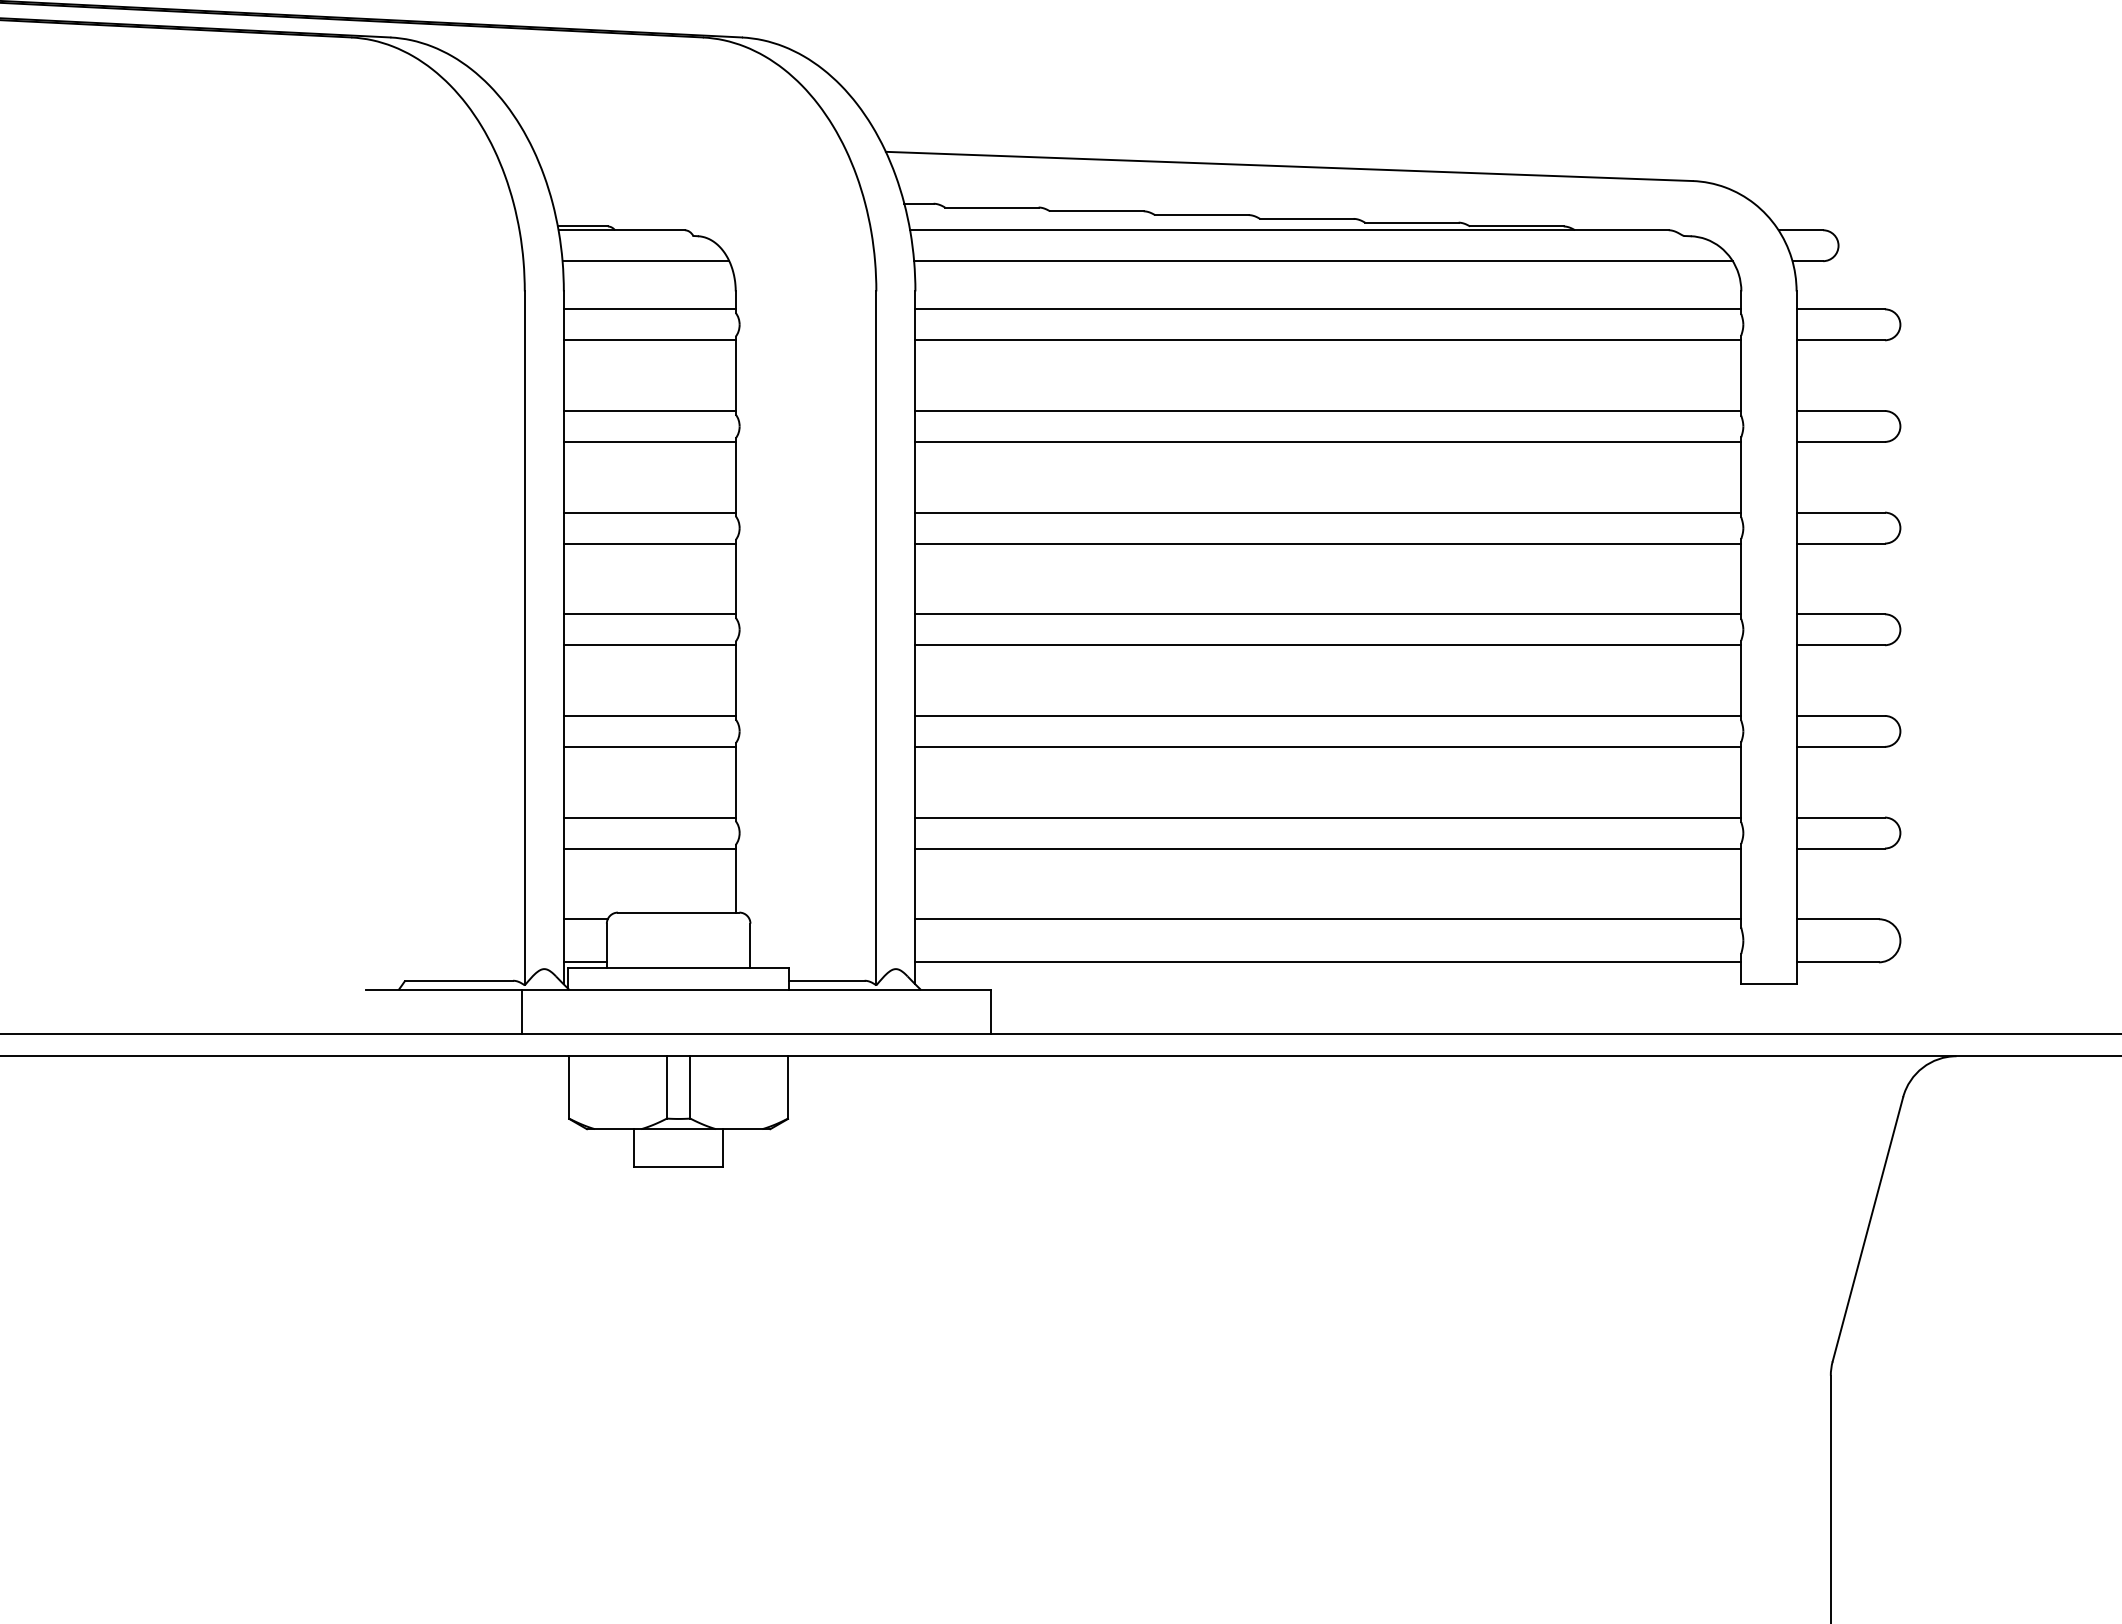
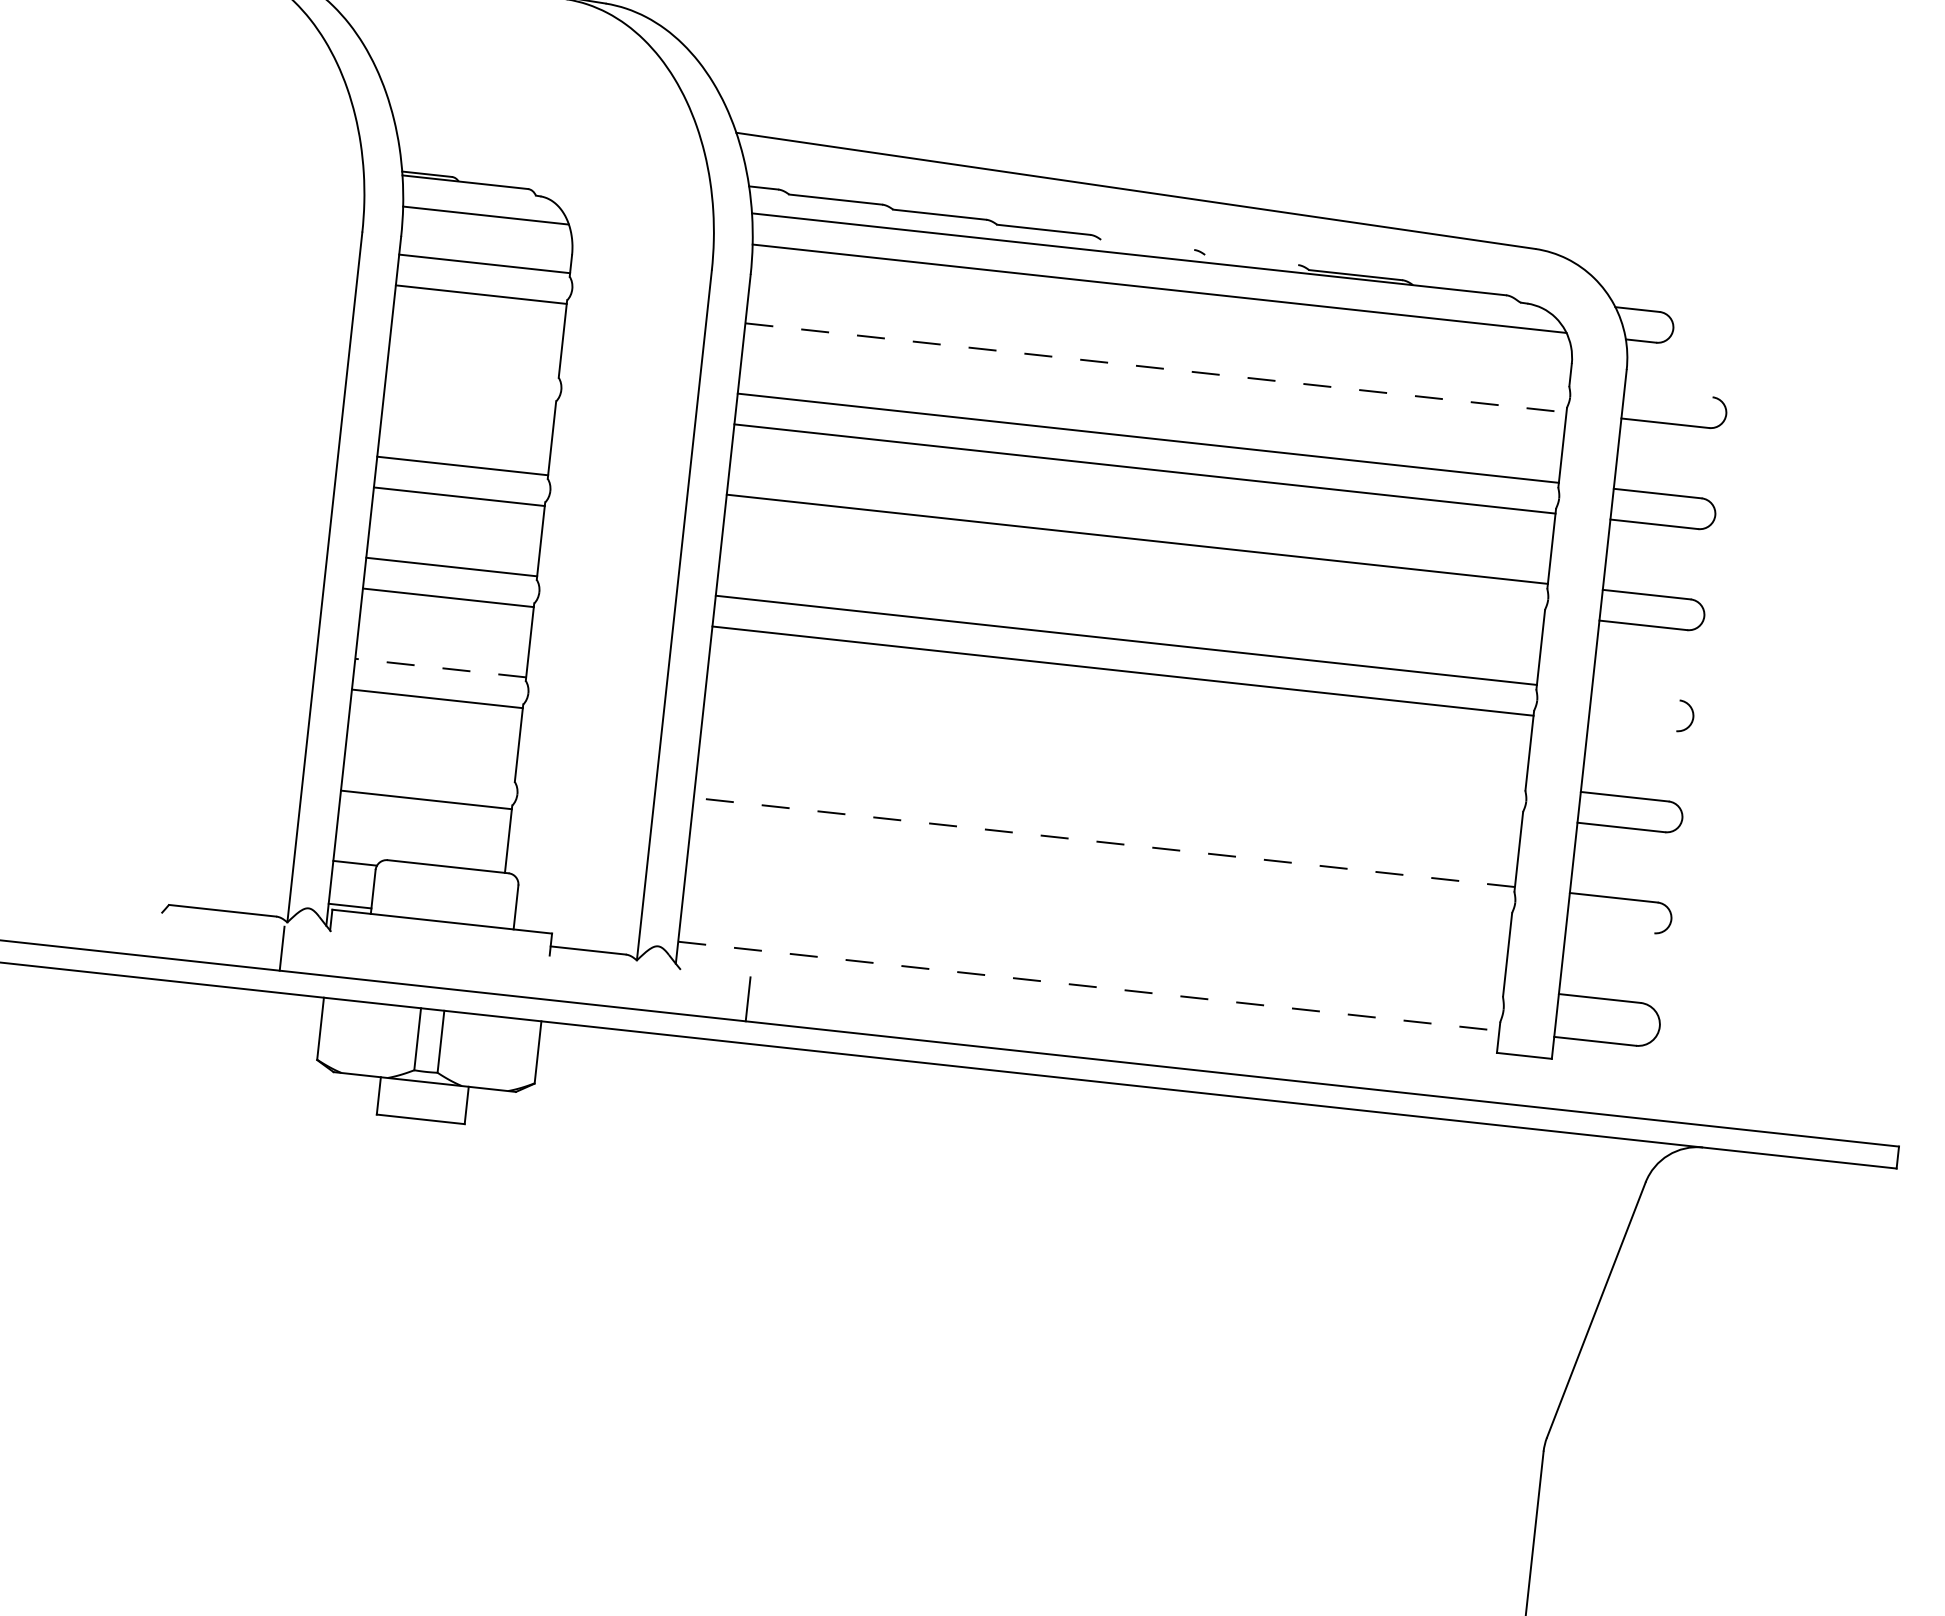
line: (1306, 218) -> (1147, 244), removed
line: (1411, 222) -> (1251, 259), removed
line: (1328, 309) -> (1159, 337), removed
line: (1840, 309) -> (1668, 392), removed
line: (1328, 340) -> (1156, 368), solid -> dashed
line: (649, 411) -> (473, 365), removed
line: (649, 441) -> (470, 395), removed
line: (1328, 543) -> (1134, 569), removed
line: (1840, 614) -> (1635, 695), removed
line: (1840, 645) -> (1632, 726), removed
line: (649, 715) -> (440, 667), solid -> dashed
line: (1328, 715) -> (1115, 740), removed
line: (1328, 746) -> (1112, 771), removed
line: (649, 817) -> (429, 769), removed
line: (1328, 817) -> (1104, 842), solid -> dashed
line: (1328, 848) -> (1101, 873), removed
line: (1840, 848) -> (1610, 928), removed
line: (1328, 919) -> (1093, 943), removed
line: (1328, 962) -> (1088, 986), solid -> dashed
line: (678, 989) -> (439, 943), removed

